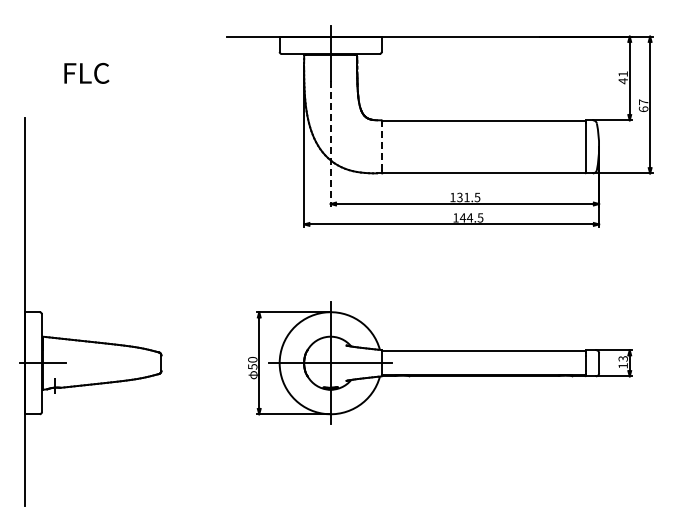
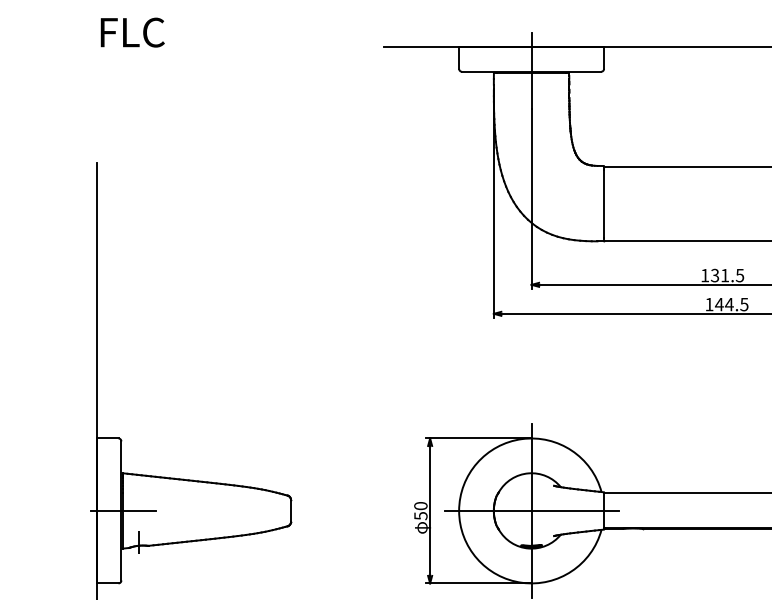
text: (86, 72) -> (132, 31), moved
line: (330, 144) -> (531, 200), dashed -> solid
line: (381, 146) -> (603, 203), dashed -> solid

